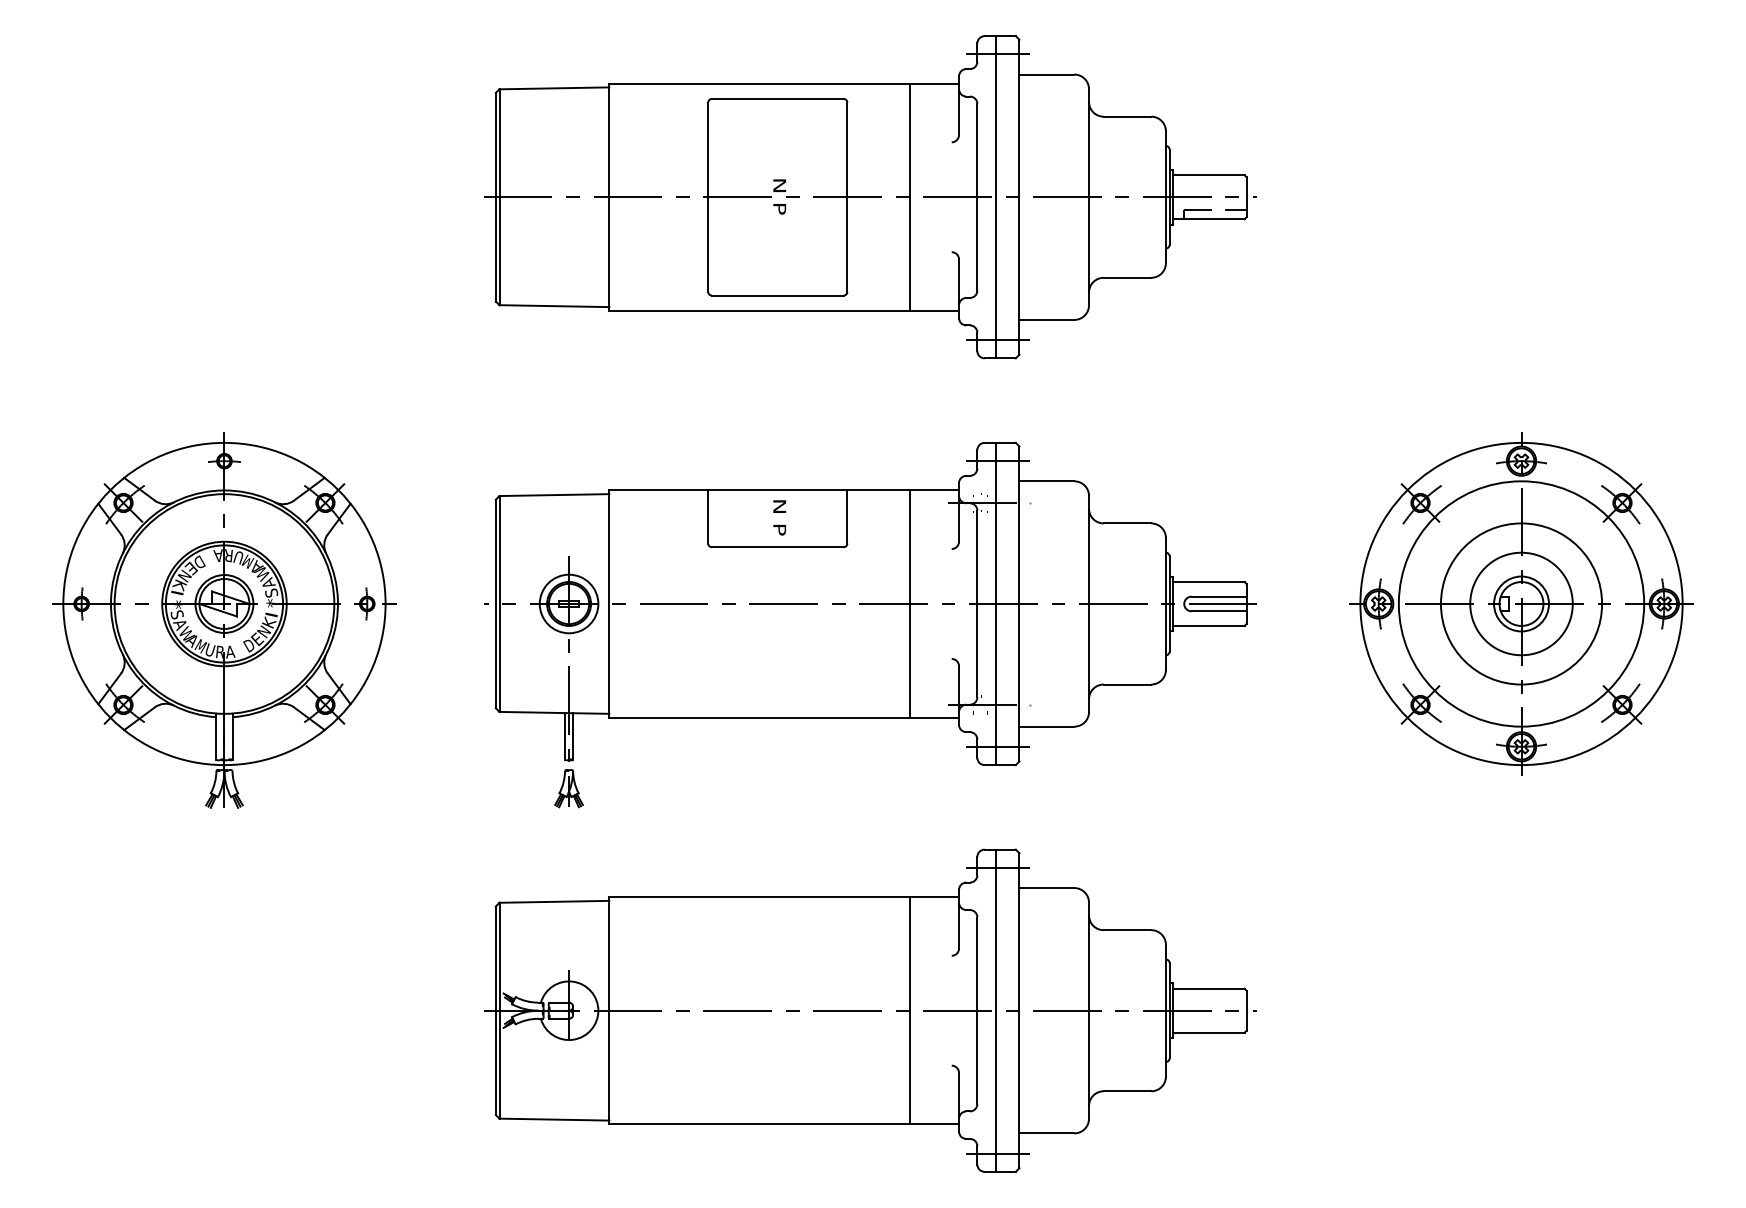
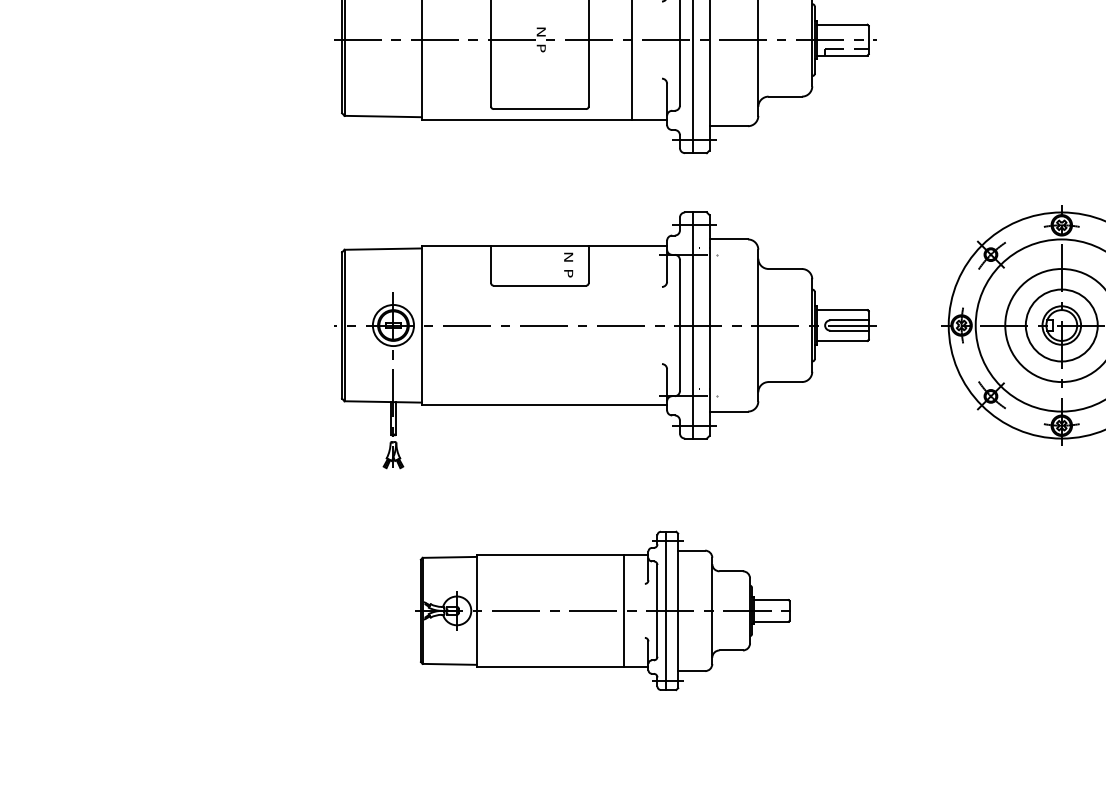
text: (779, 517) -> (568, 264), moved
line: (909, 603) -> (632, 325), removed
part: (224, 620) -> (151, 337), removed
part: (870, 1010) -> (604, 610), size x0.7

